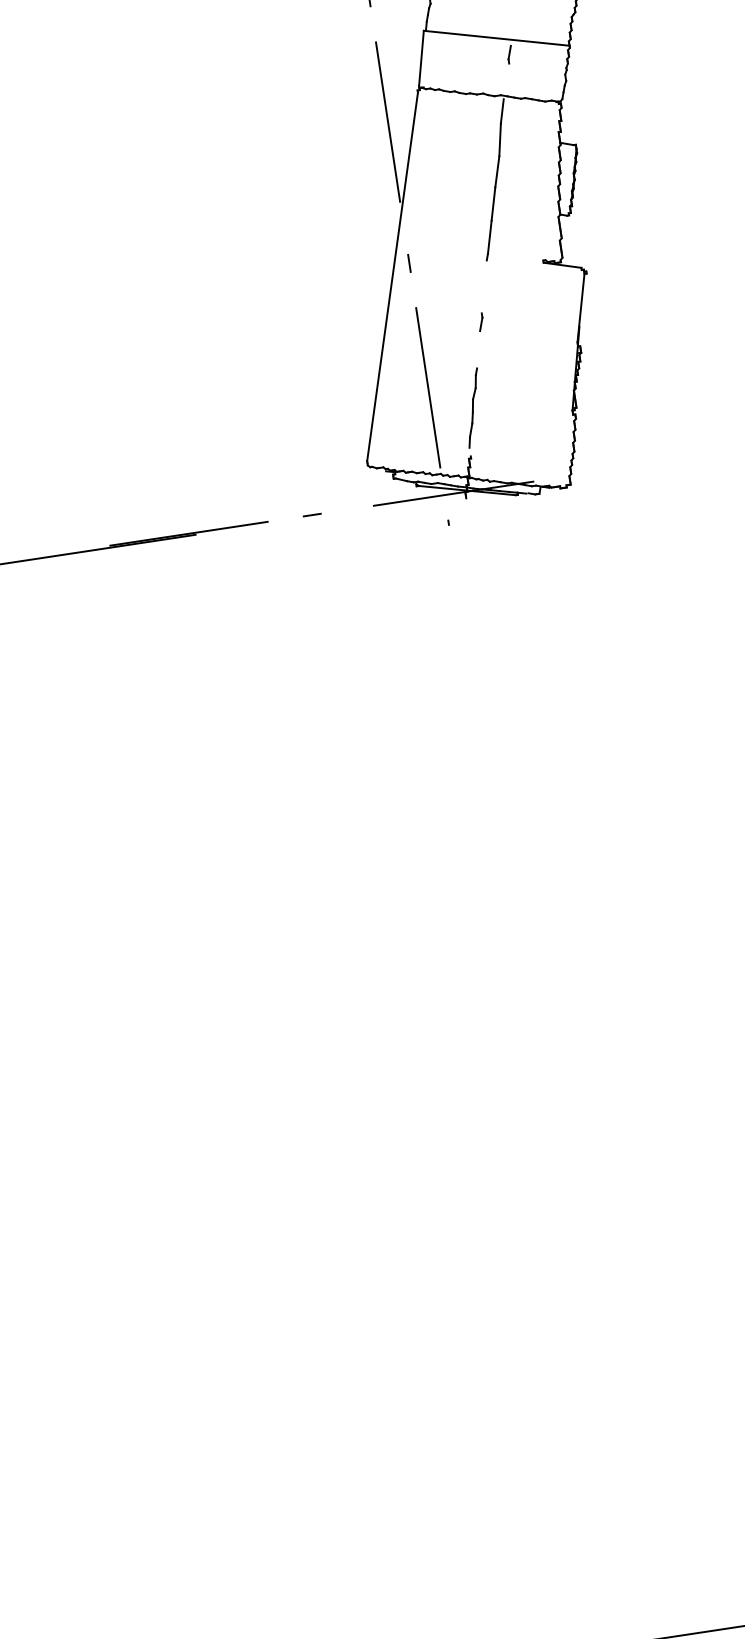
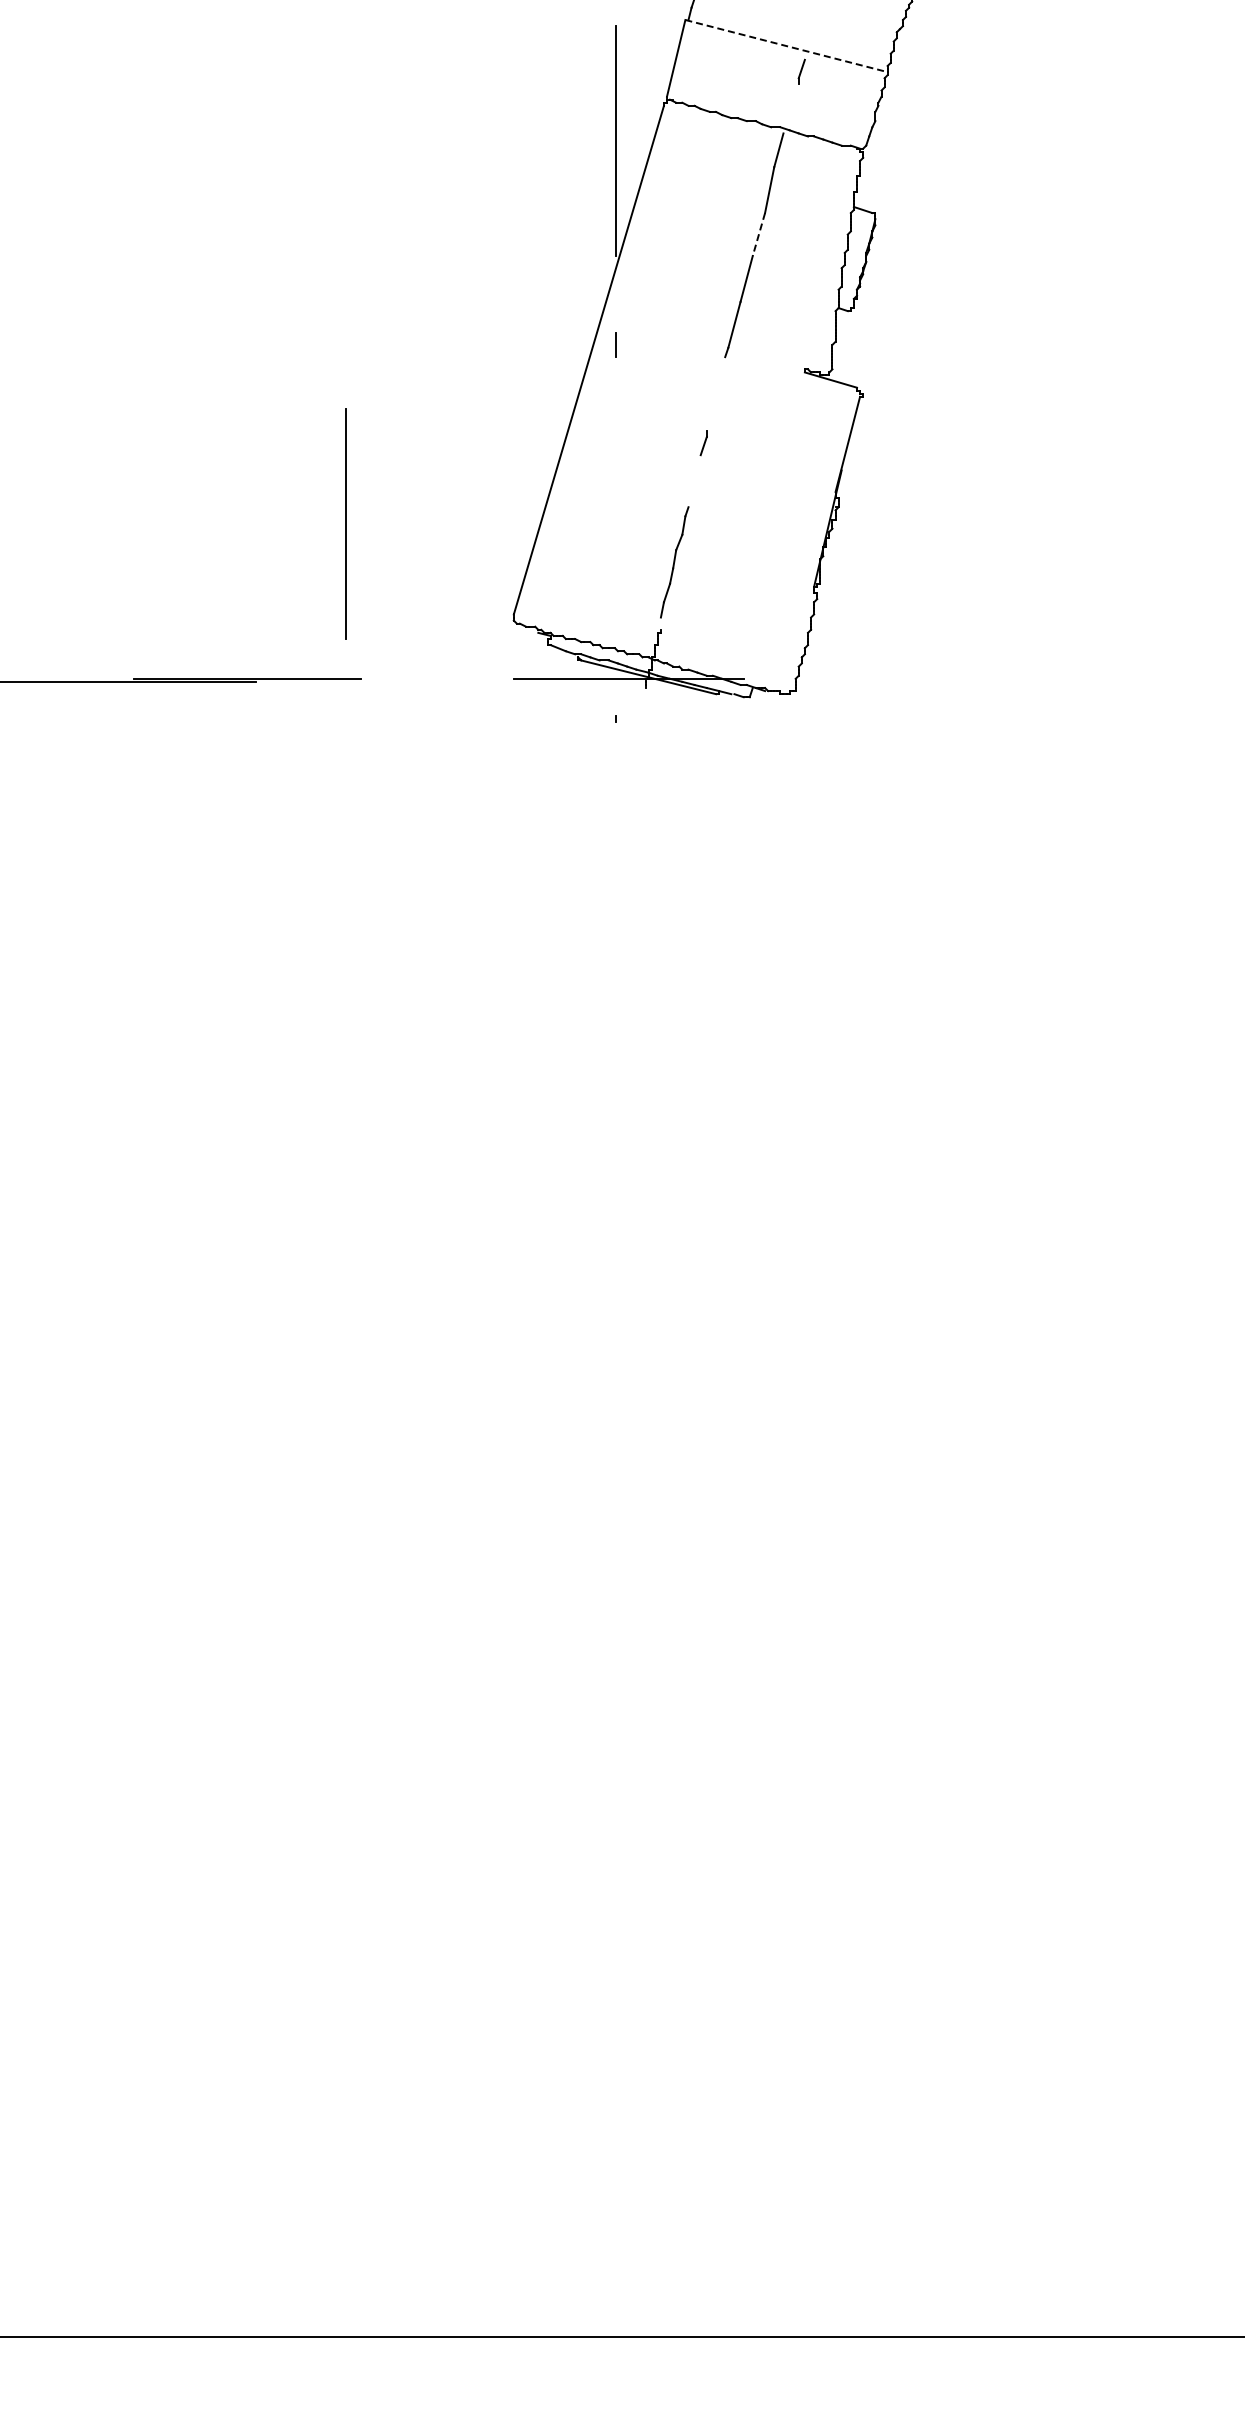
line: (497, 38) -> (787, 46), solid -> dashed
line: (497, 172) -> (758, 235), solid -> dashed
line: (428, 387) -> (345, 523), moved
line: (311, 514) -> (424, 678), removed

